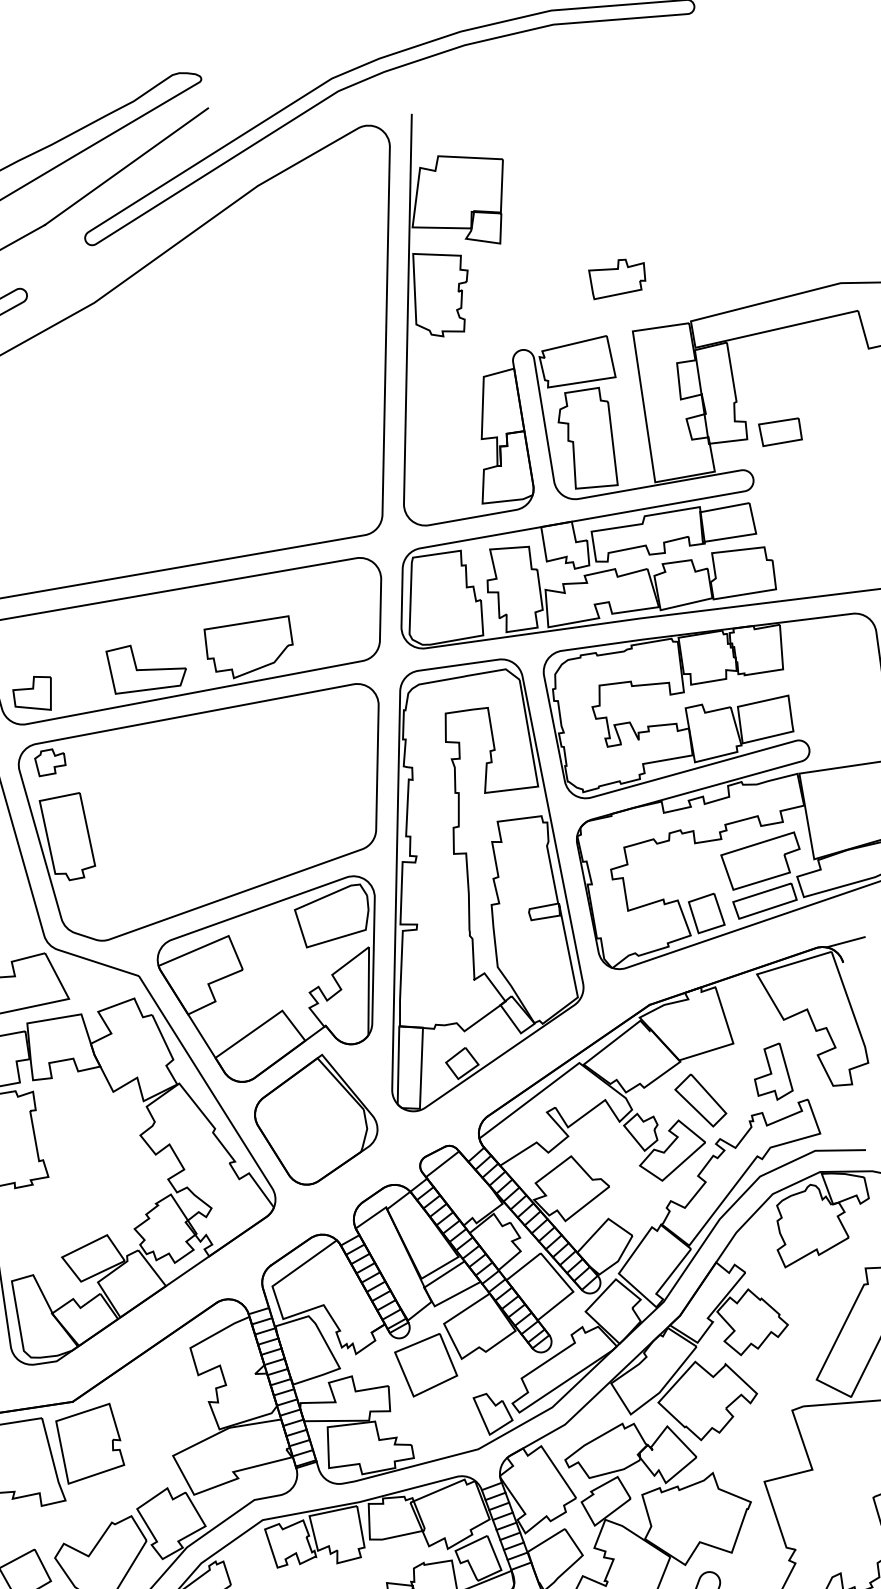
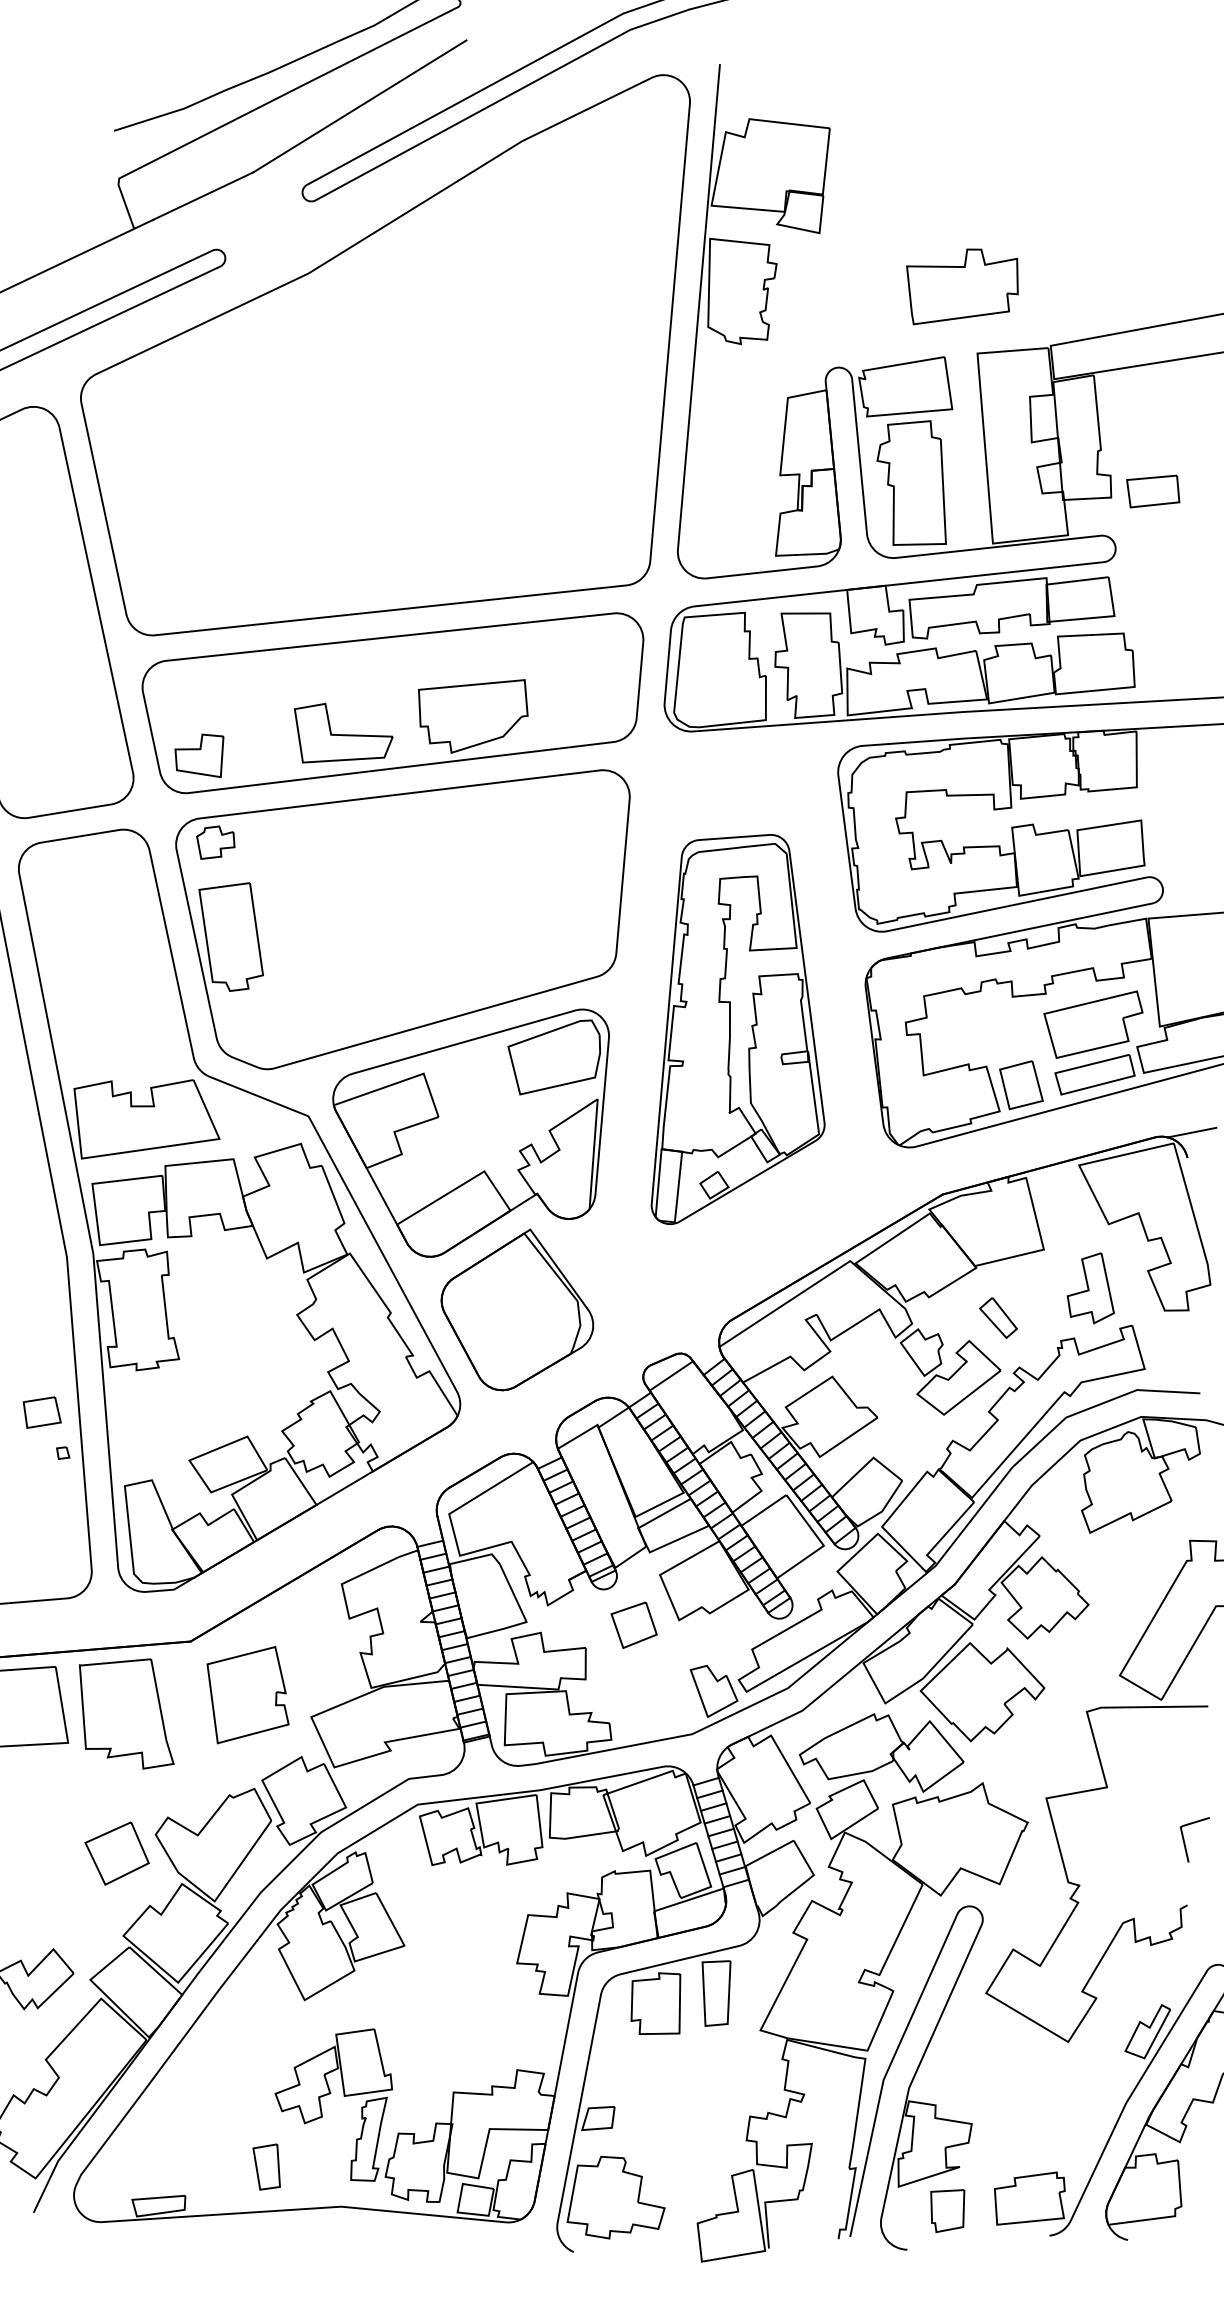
part: (617, 278) -> (962, 286), size x1.6
part: (477, 884) -> (737, 1029), size x0.7
part: (700, 1100) -> (998, 1317), size x0.6
part: (425, 1365) -> (633, 1625), size x0.6
part: (89, 1444) -> (247, 1695), moved

